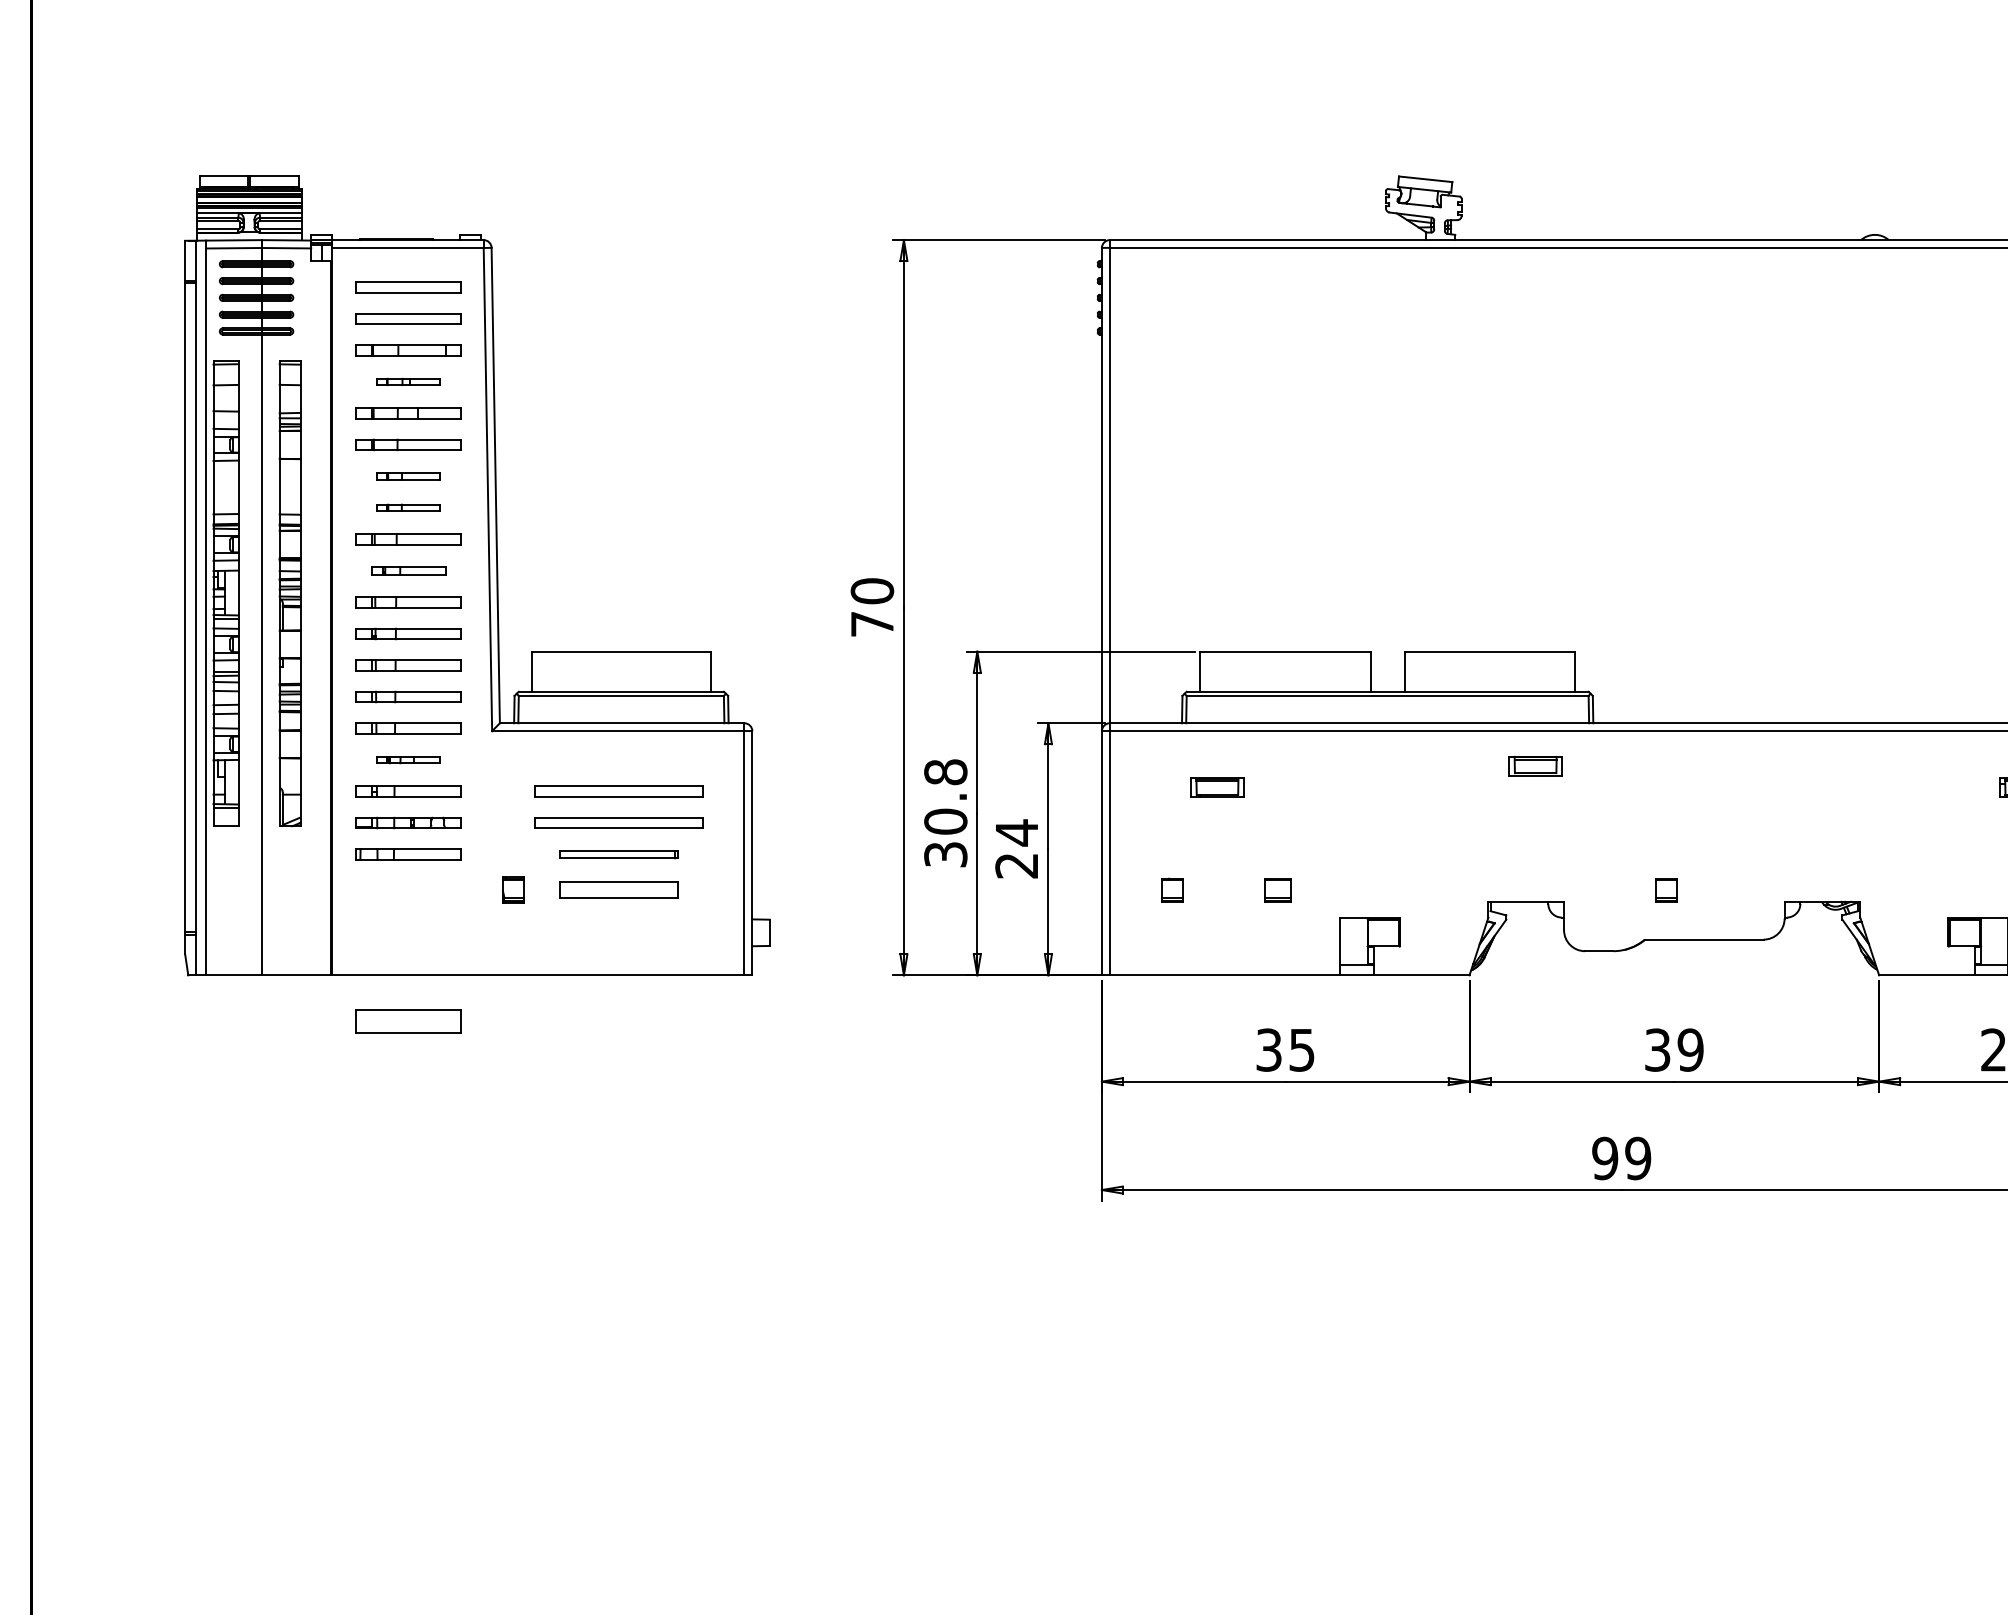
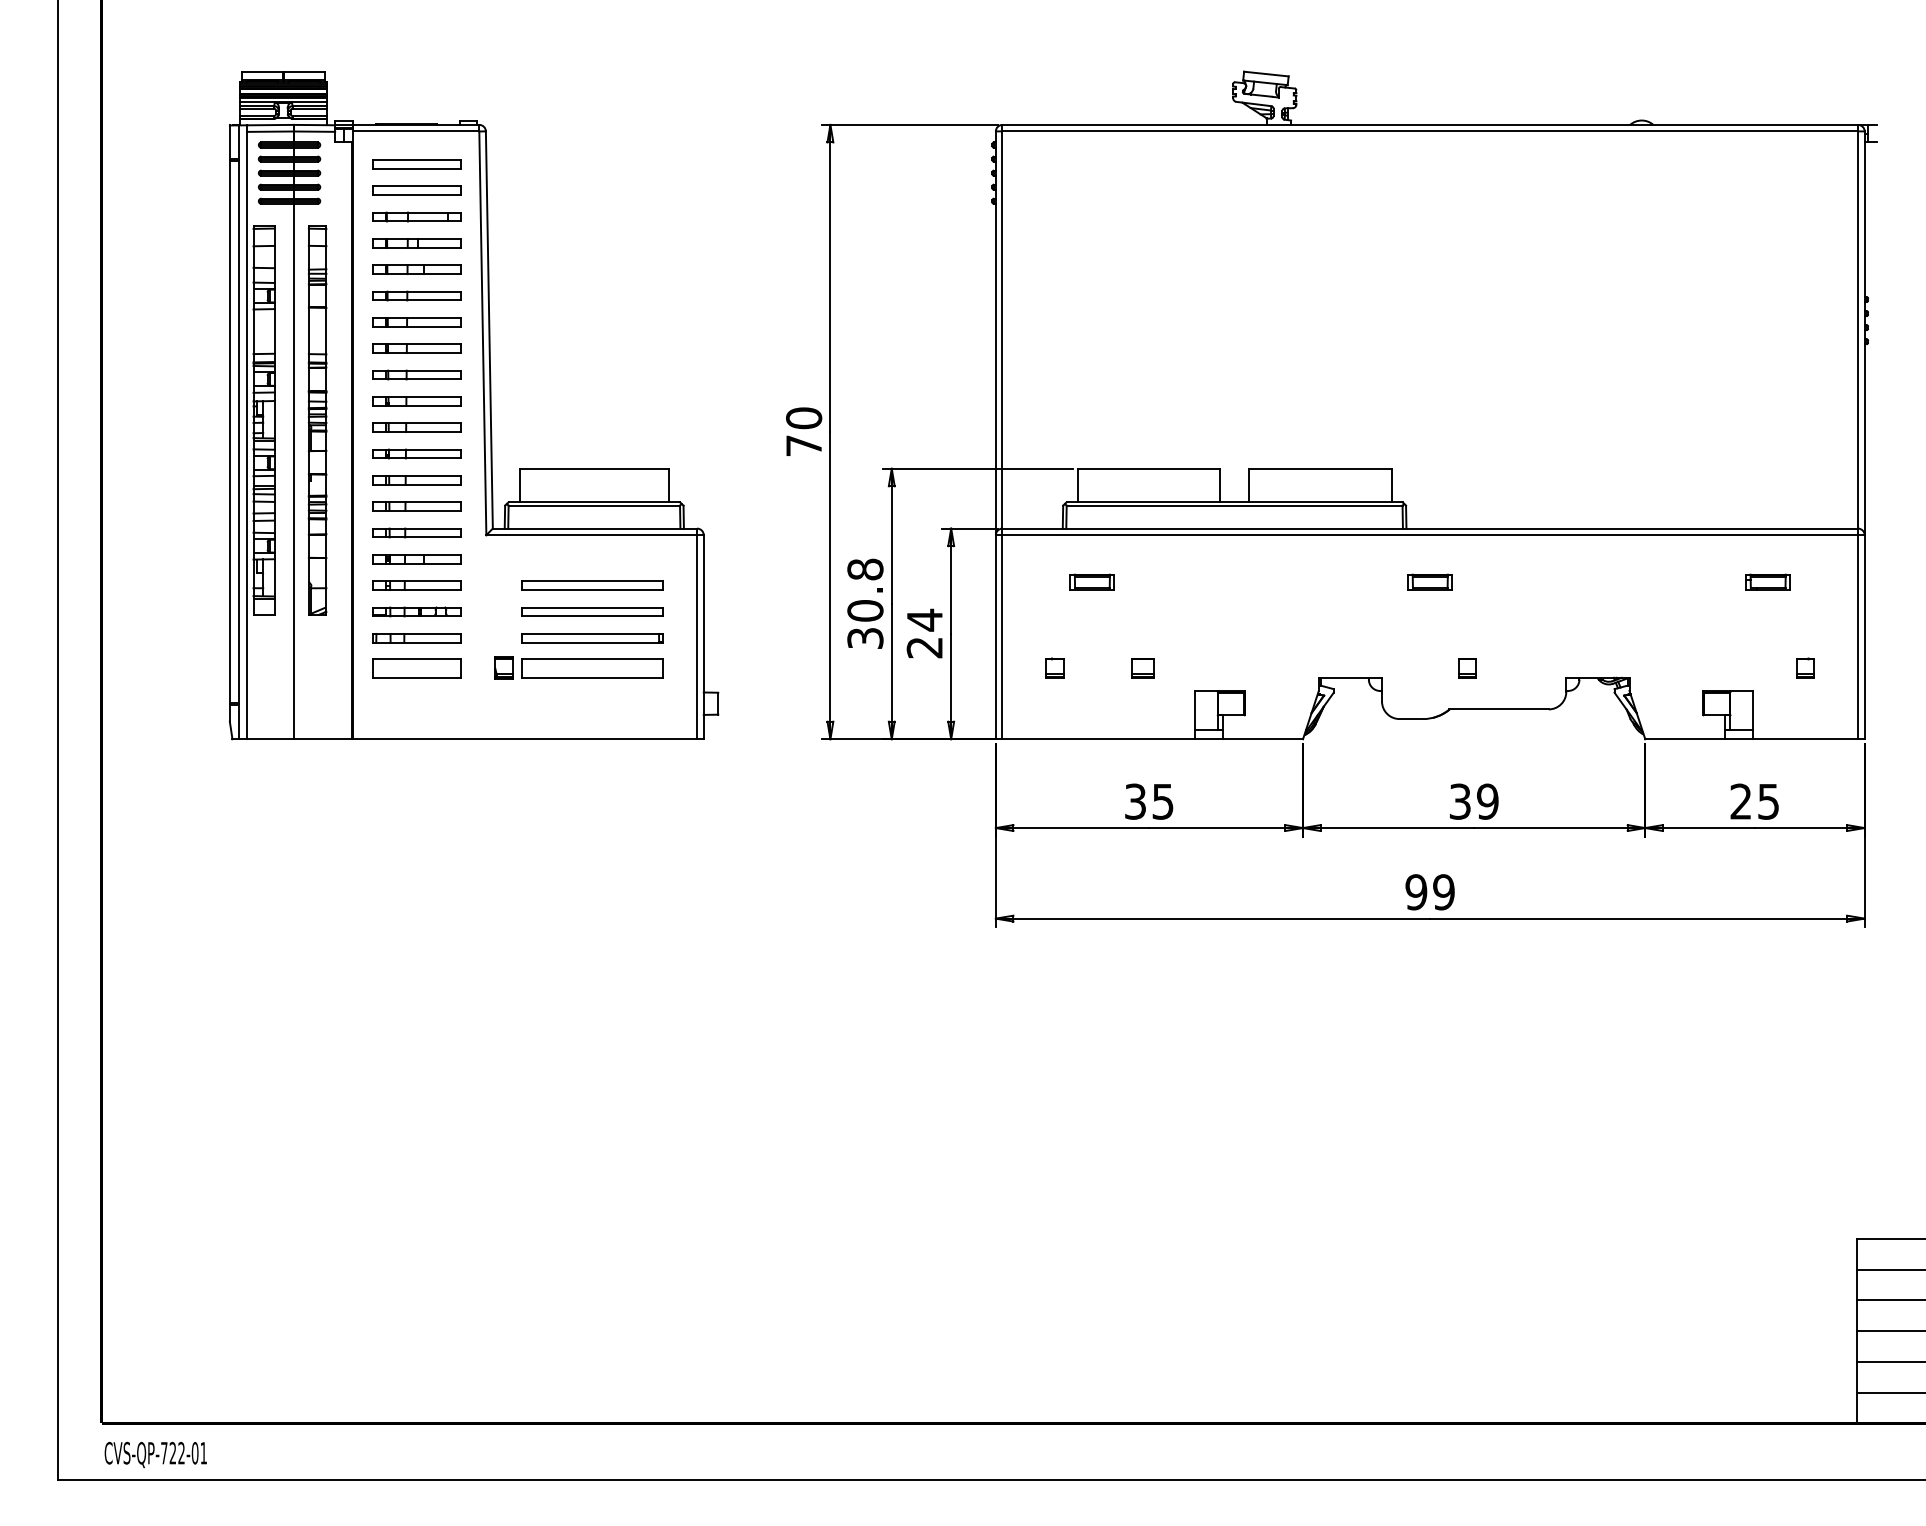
part: (408, 382) -> (416, 243), size x1.67
part: (408, 476) -> (416, 322), size x1.67
part: (408, 507) -> (416, 348), size x1.67
part: (408, 571) -> (416, 401), size x1.43
part: (408, 760) -> (416, 559), size x1.67
part: (1534, 765) -> (1429, 581), moved
part: (619, 854) -> (592, 638), size x1.43
part: (619, 890) -> (592, 668), size x1.43
part: (408, 1022) -> (416, 668), moved

